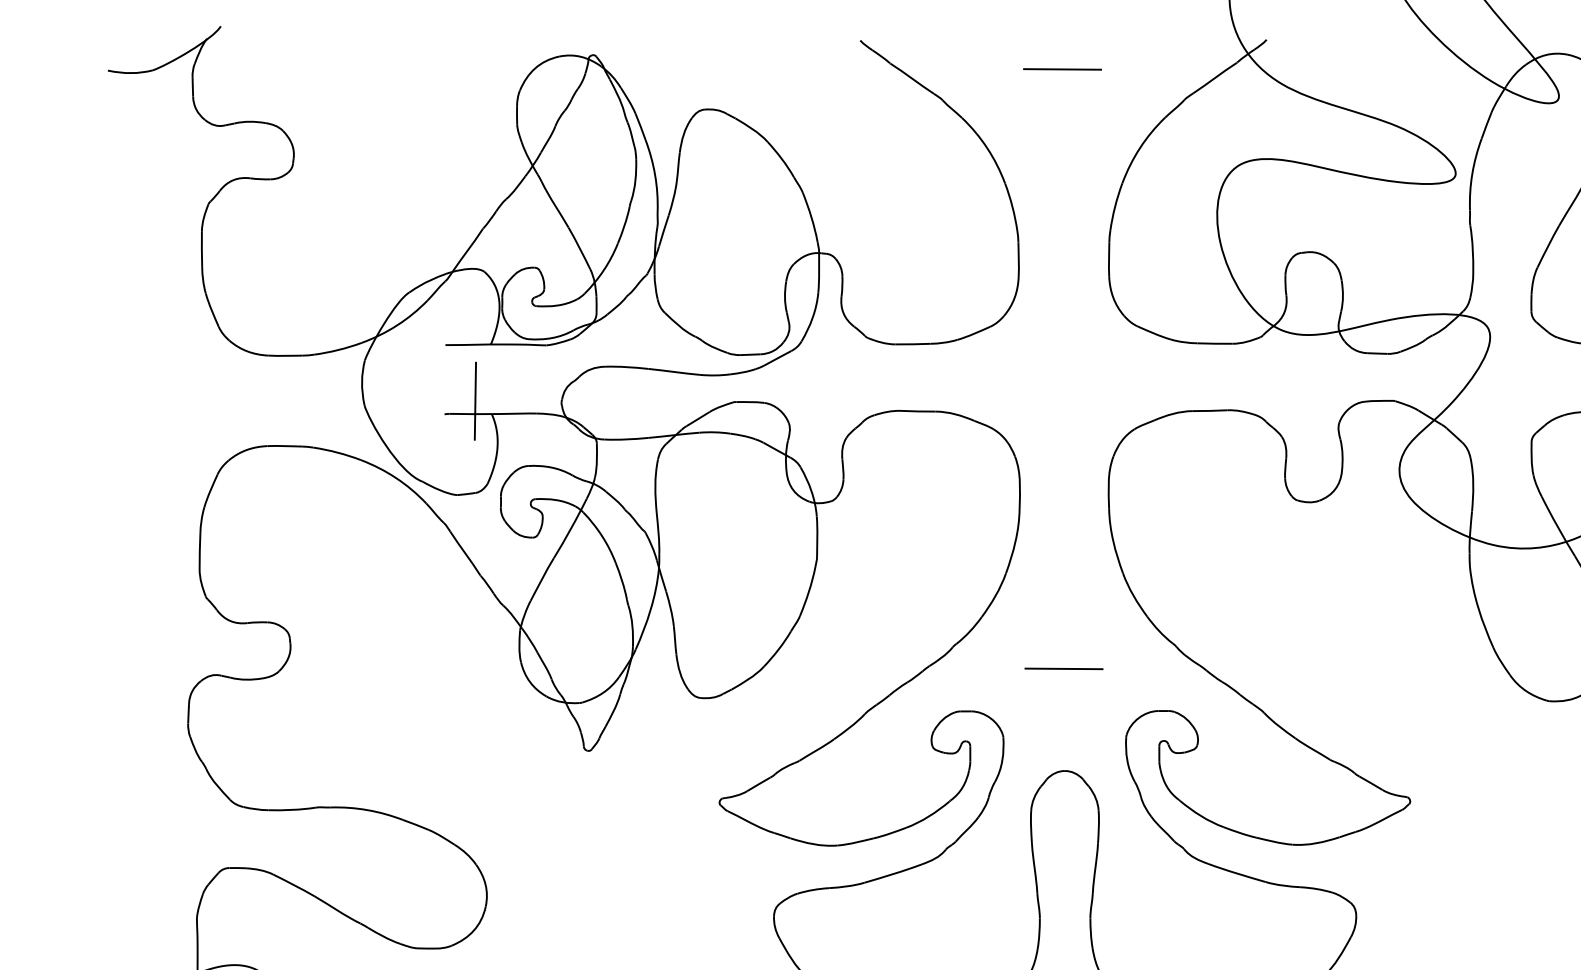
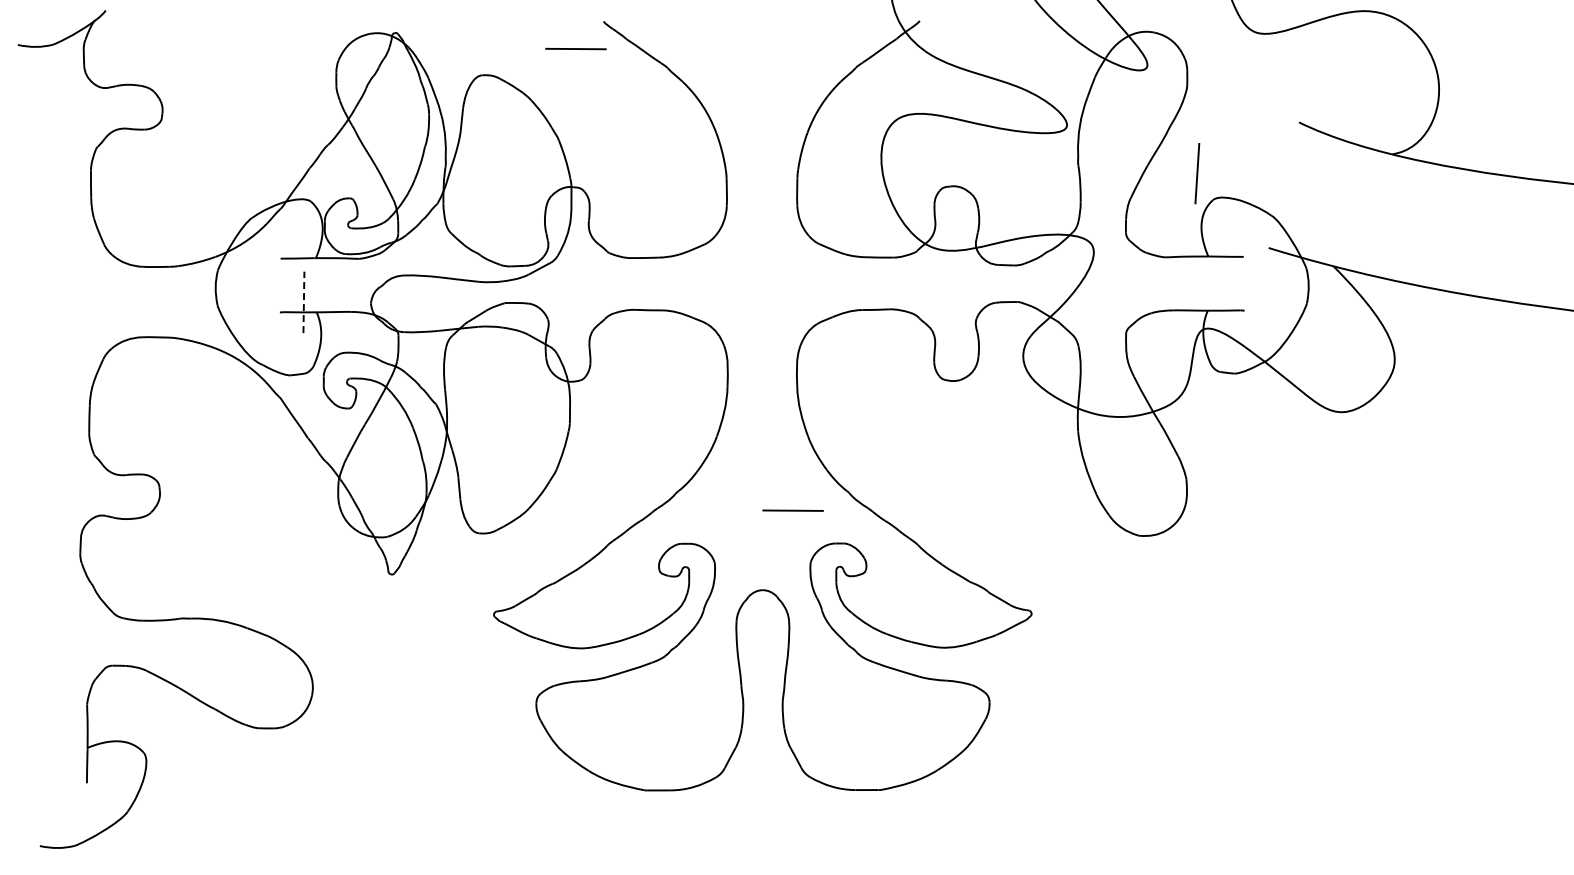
line: (1061, 68) -> (575, 48), moved
line: (474, 401) -> (303, 302), solid -> dashed
line: (1063, 668) -> (792, 510), moved

